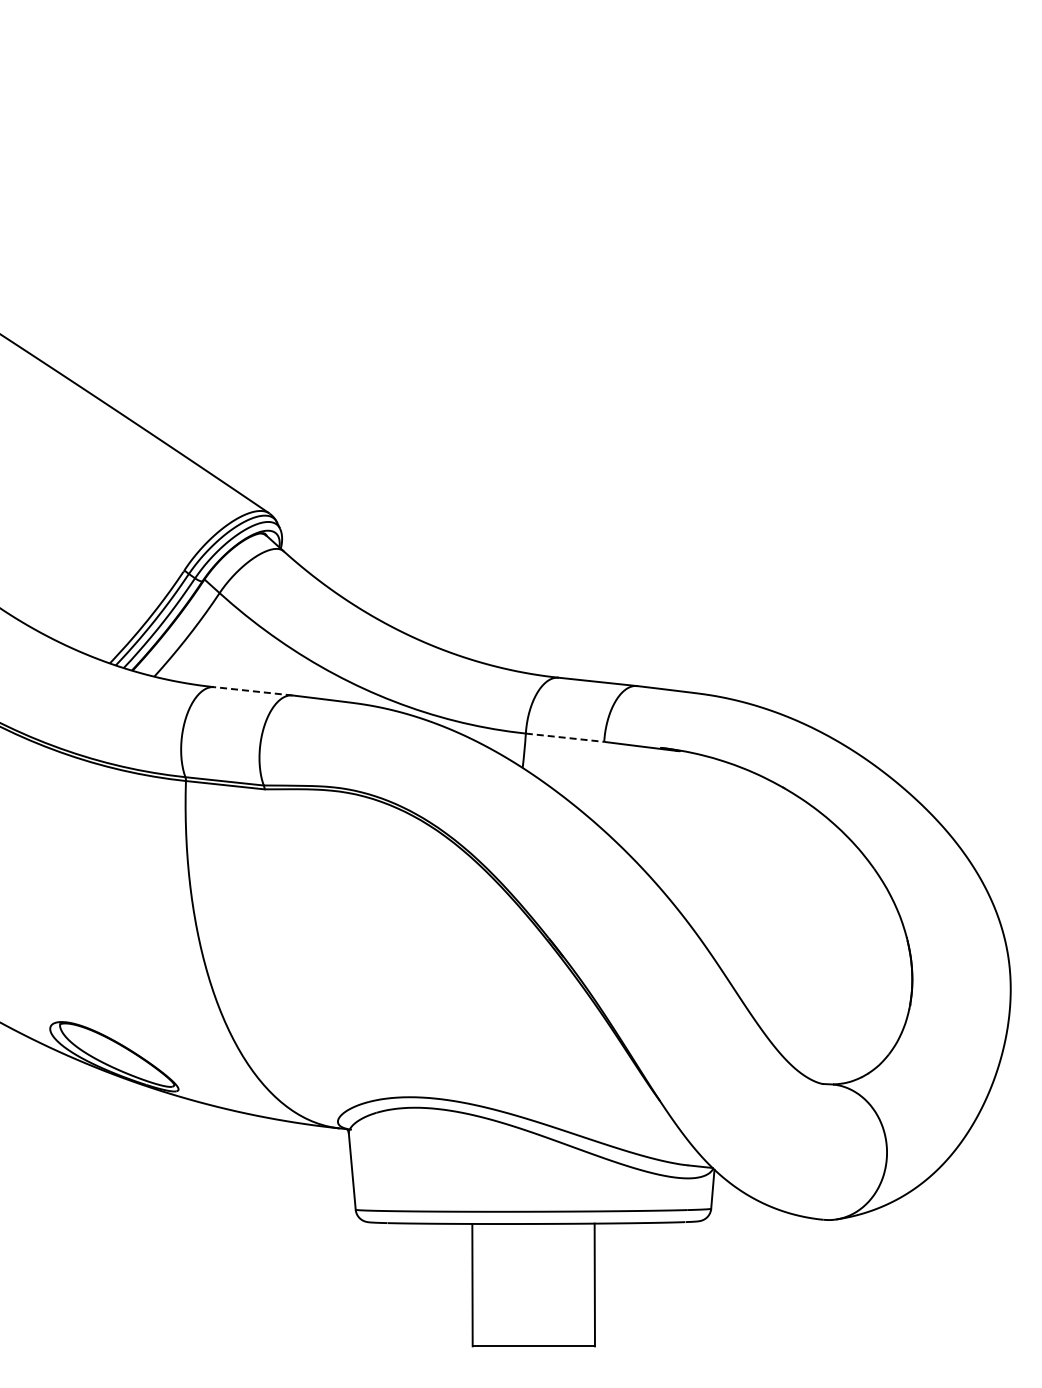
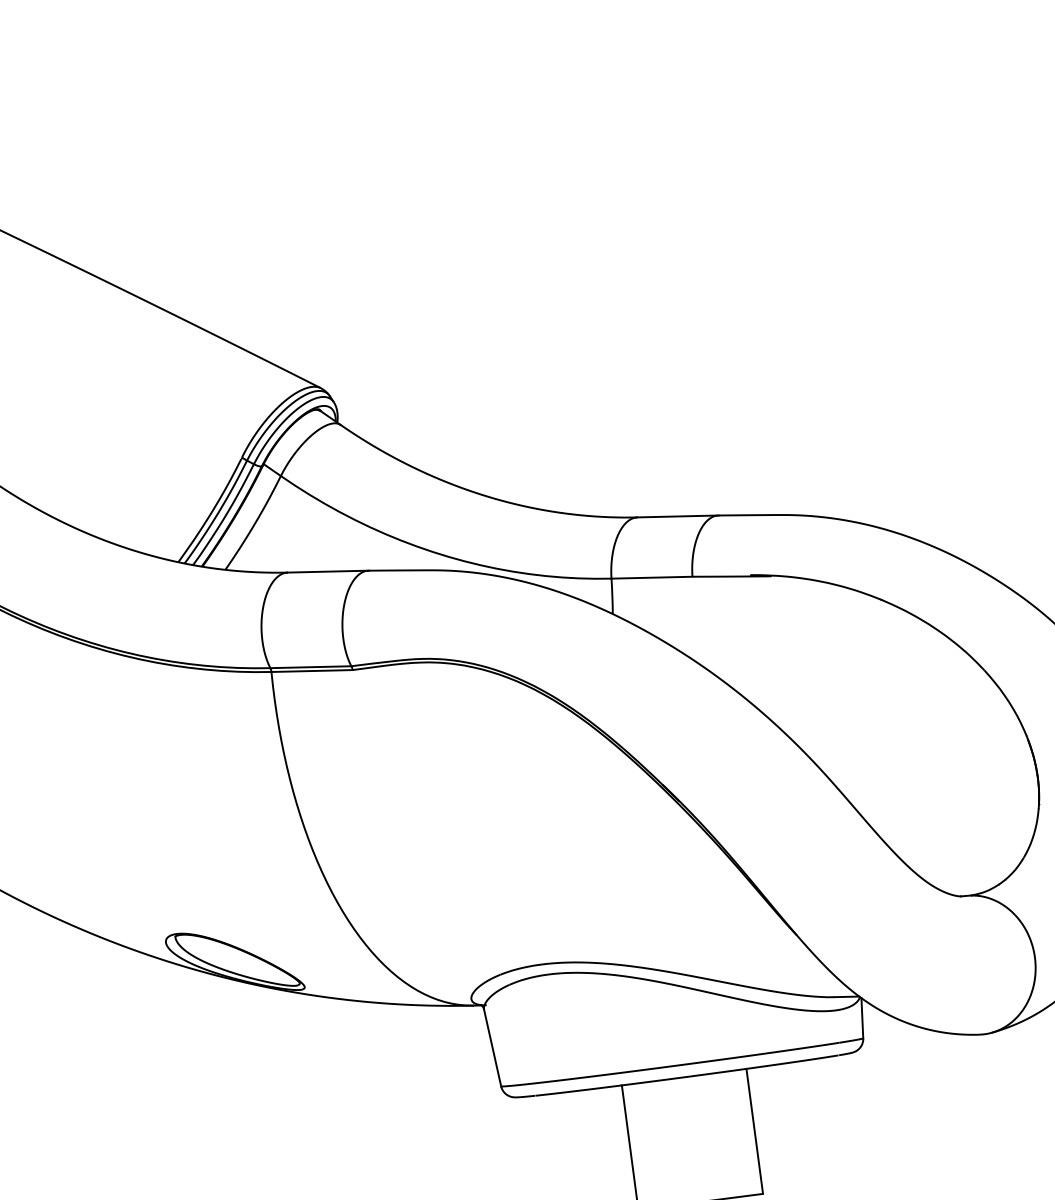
line: (252, 691) -> (327, 571), dashed -> solid
line: (565, 737) -> (652, 577), dashed -> solid

